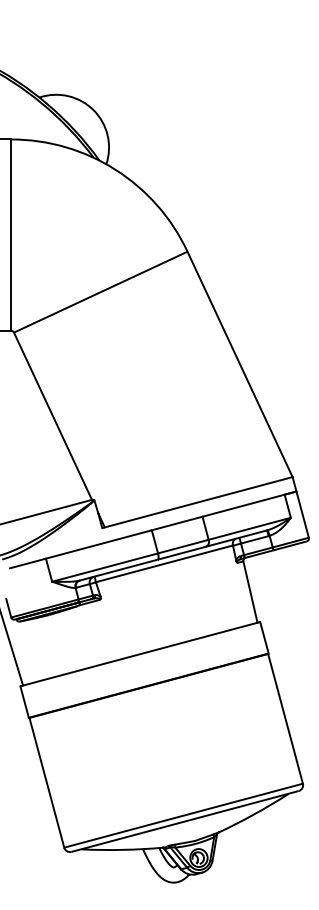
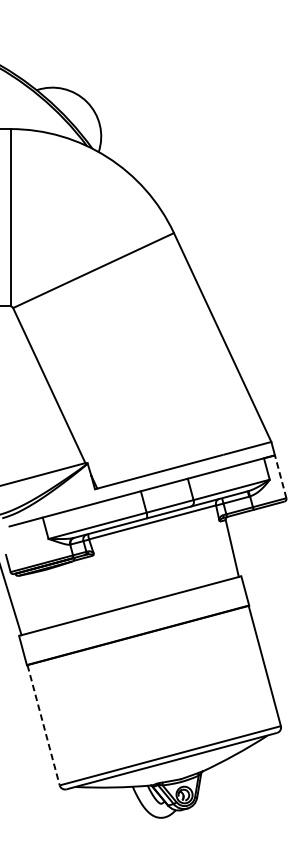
line: (302, 514) -> (280, 476), solid -> dashed
line: (47, 783) -> (44, 725), solid -> dashed

